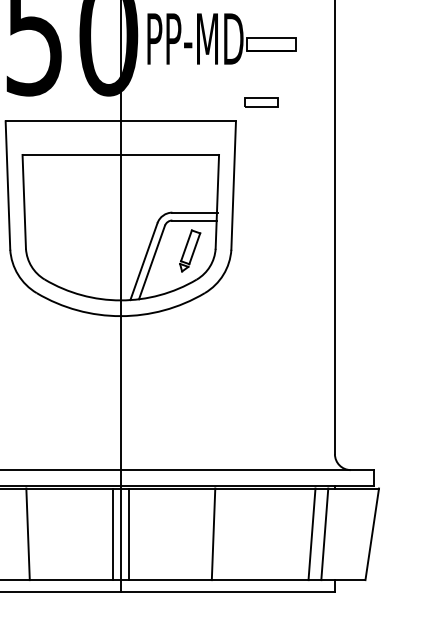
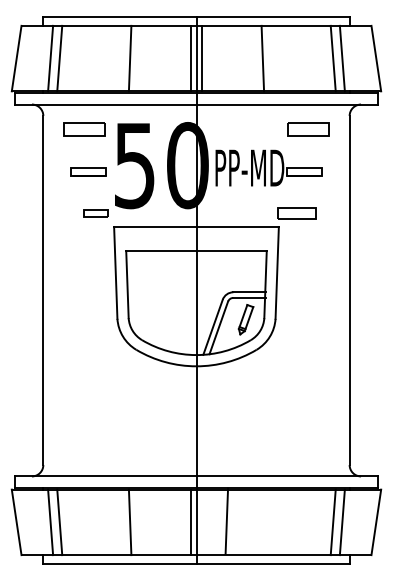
part: (260, 102) -> (296, 213), size x1.6
line: (129, 534) -> (202, 522), removed
line: (213, 534) -> (226, 521), moved

